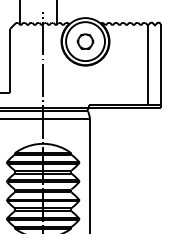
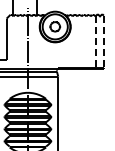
line: (147, 65) -> (95, 42), solid -> dashed
line: (160, 65) -> (103, 42), solid -> dashed

